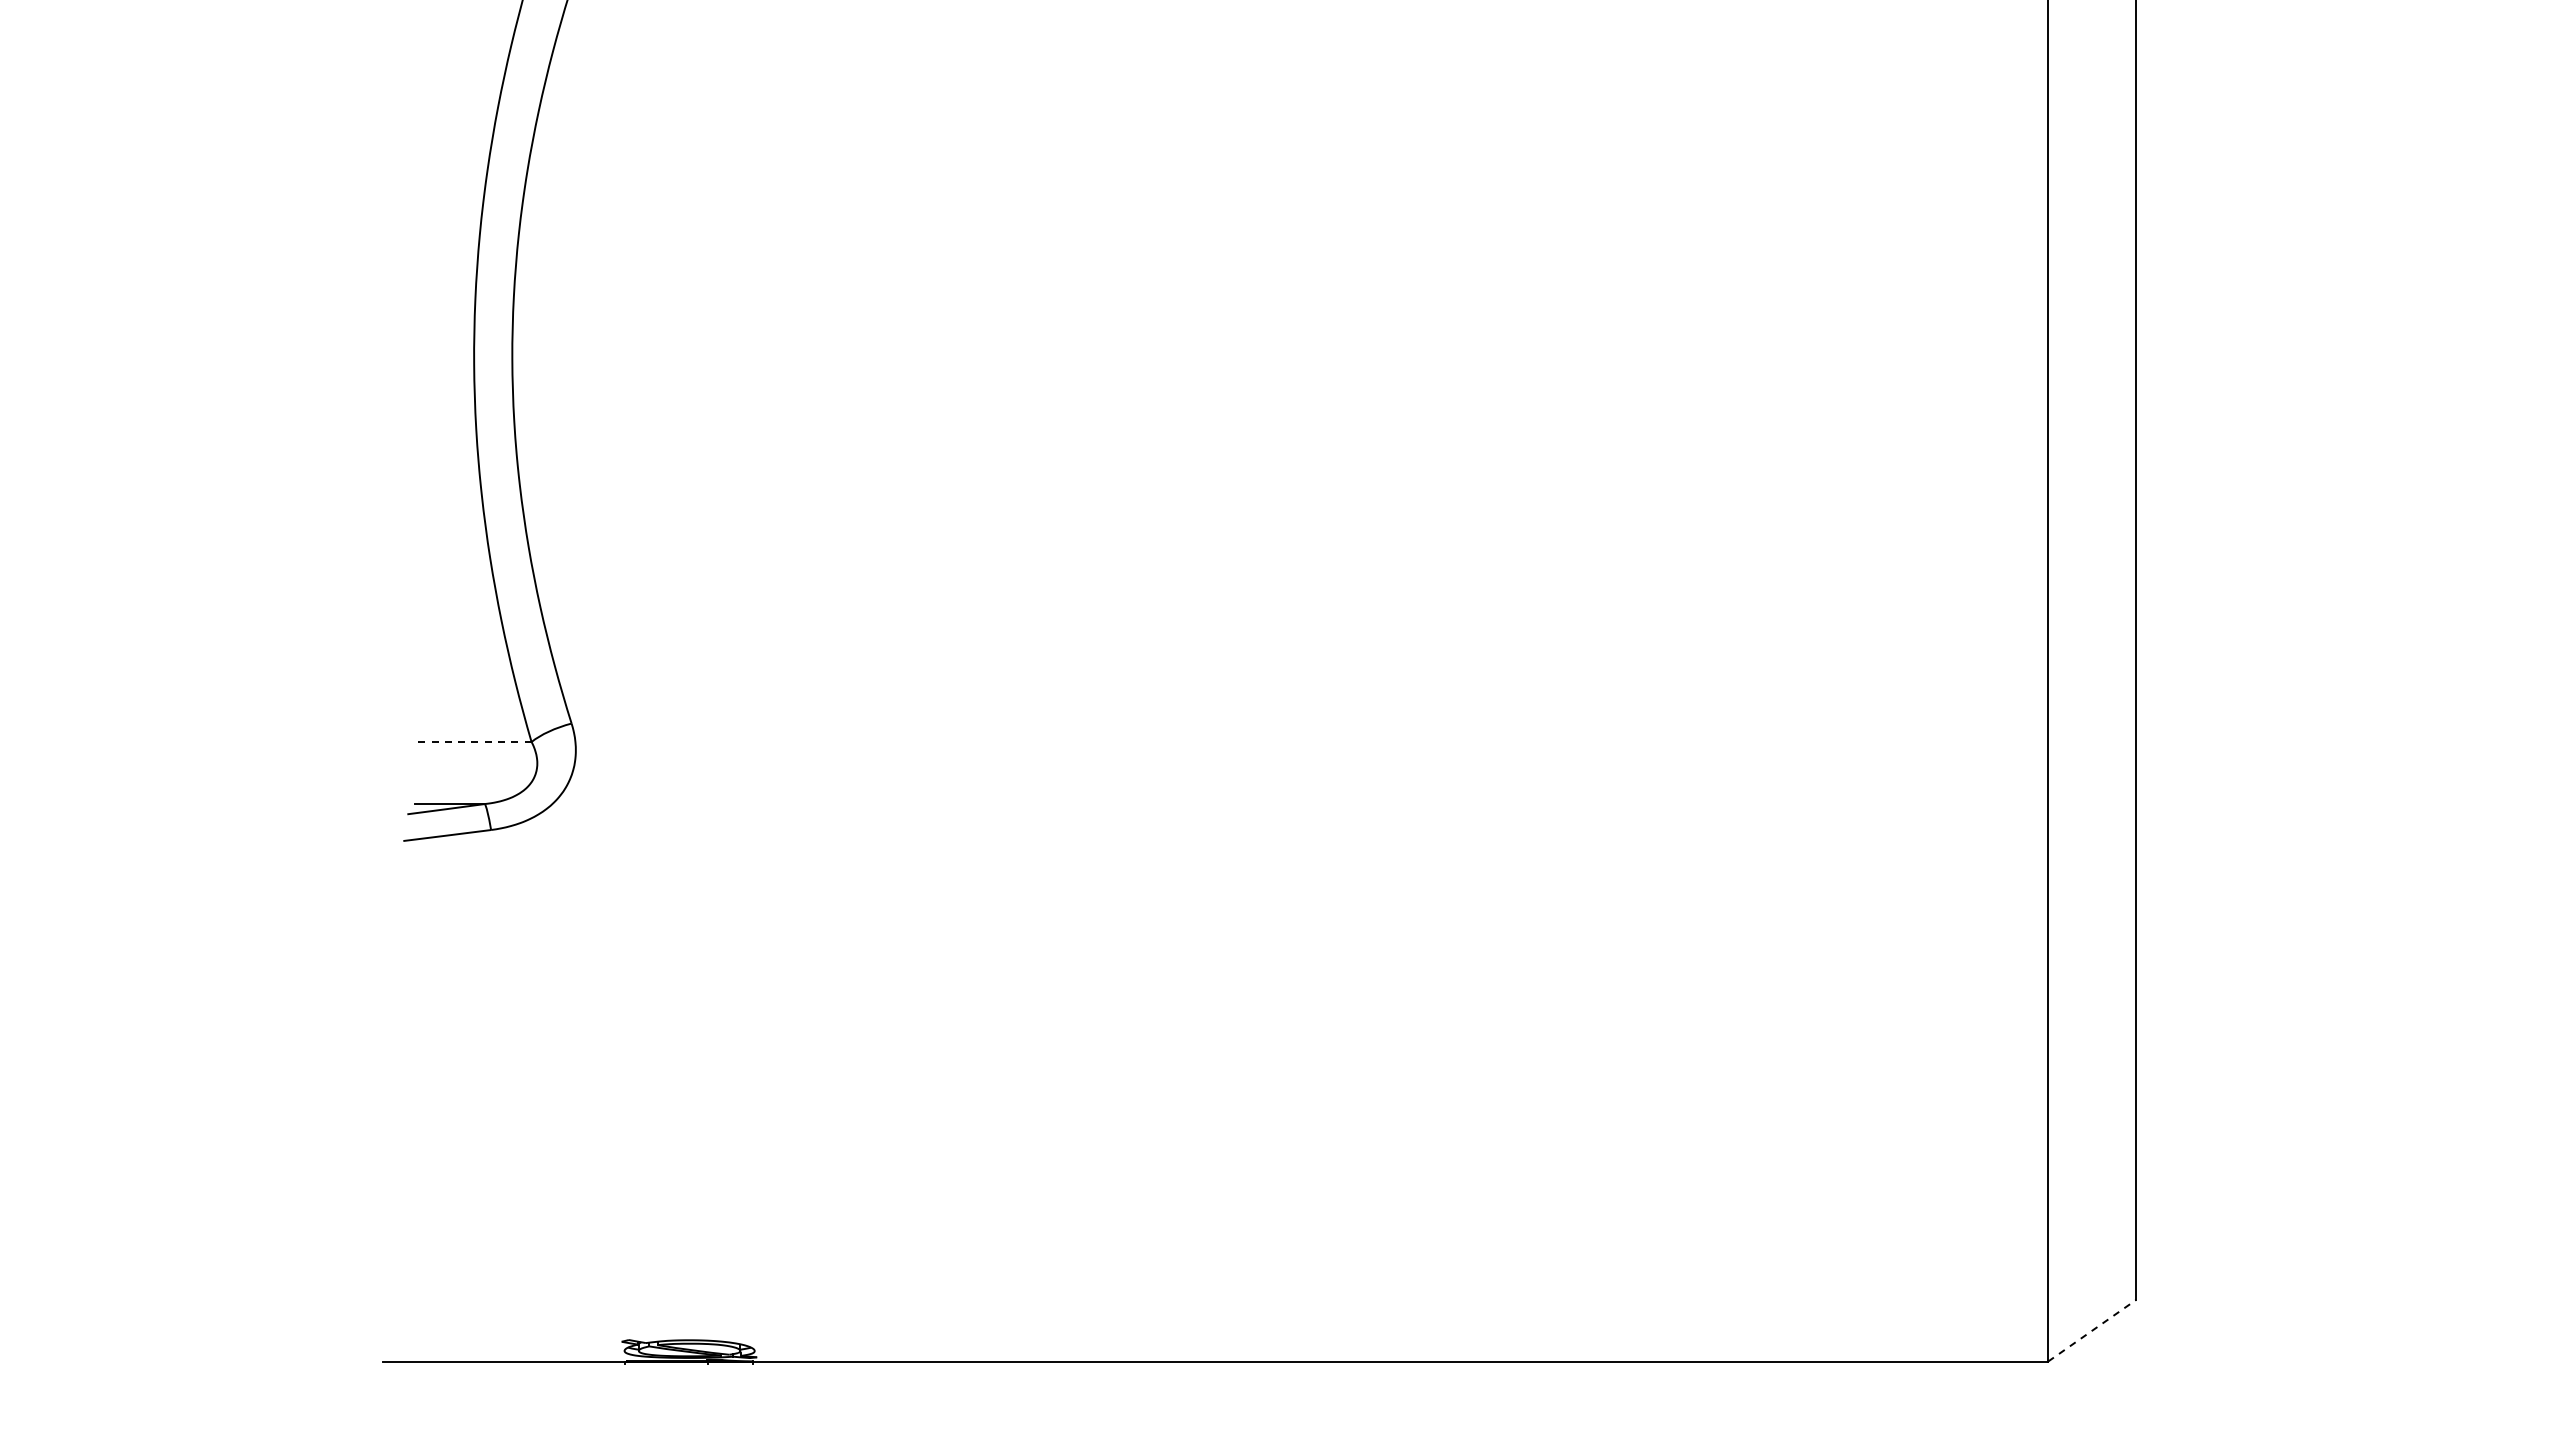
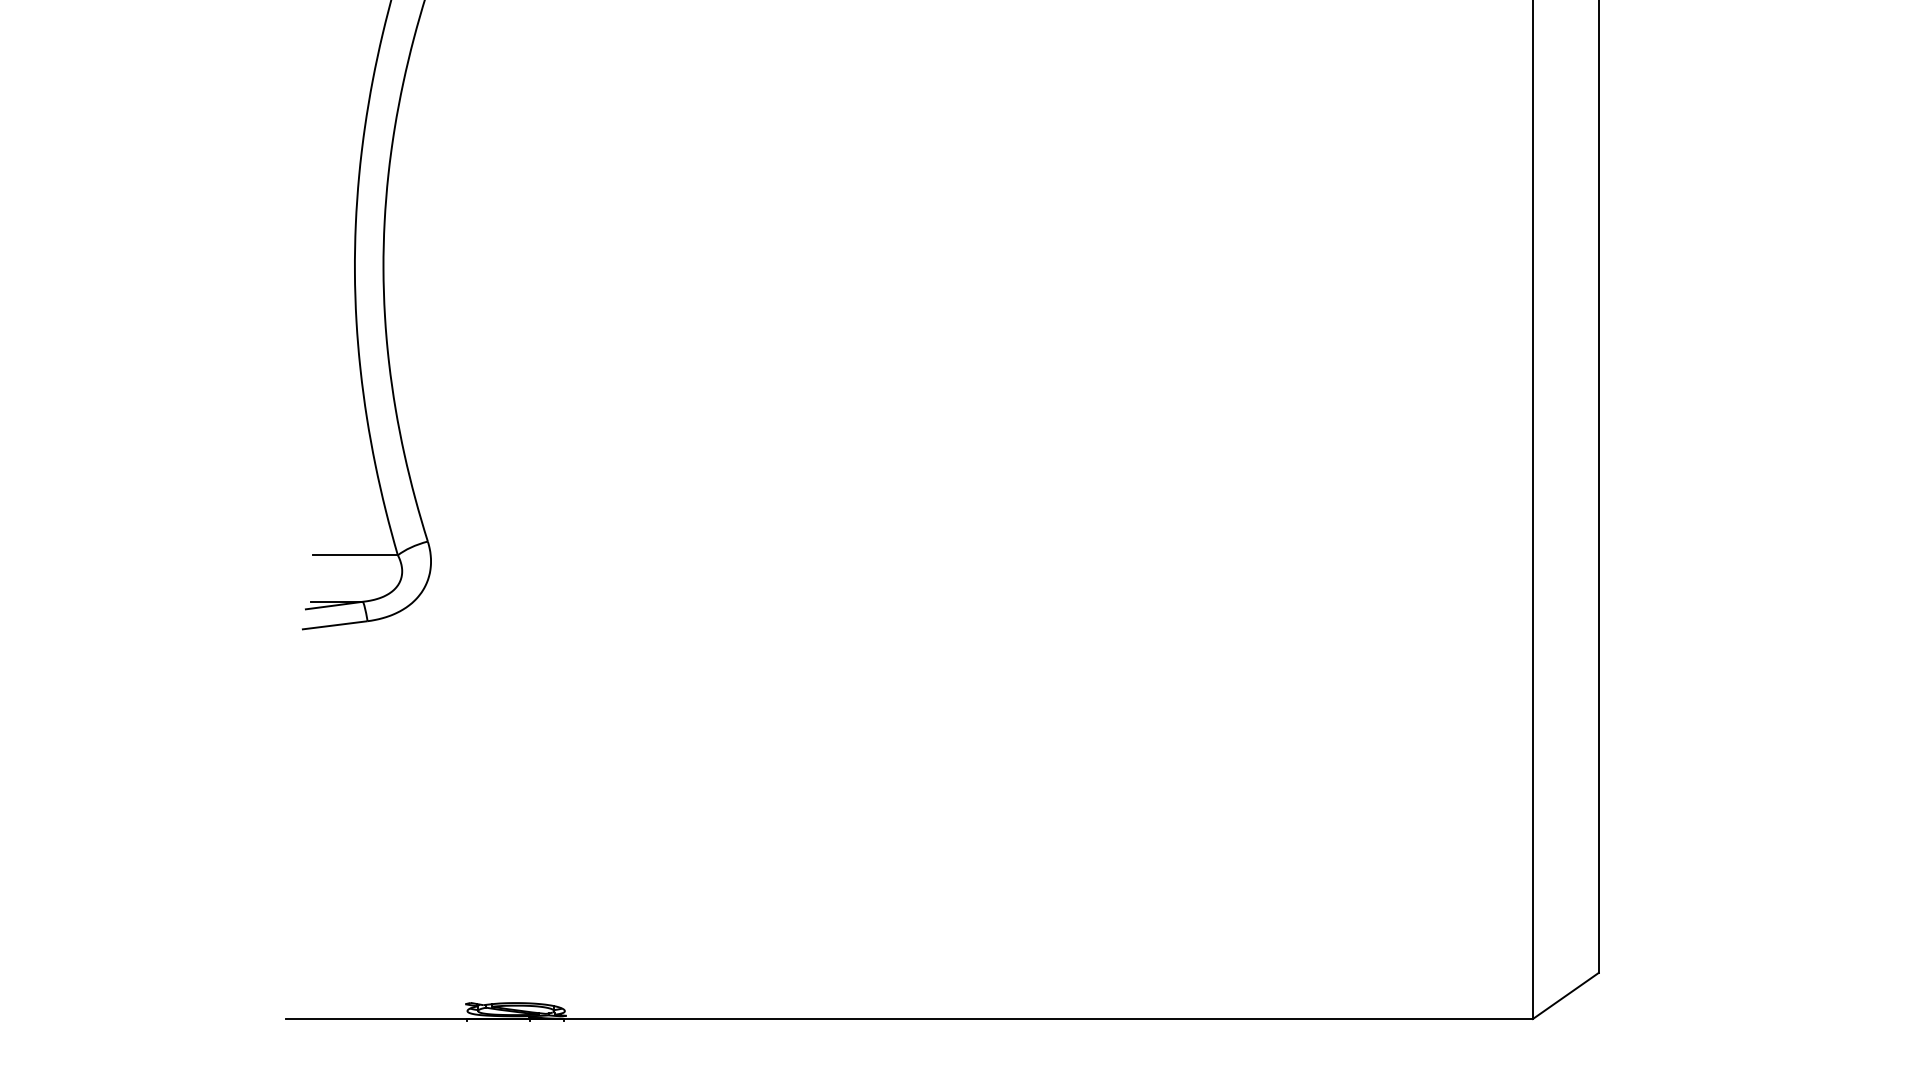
line: (474, 741) -> (355, 554), dashed -> solid
line: (2092, 1330) -> (1566, 995), dashed -> solid

